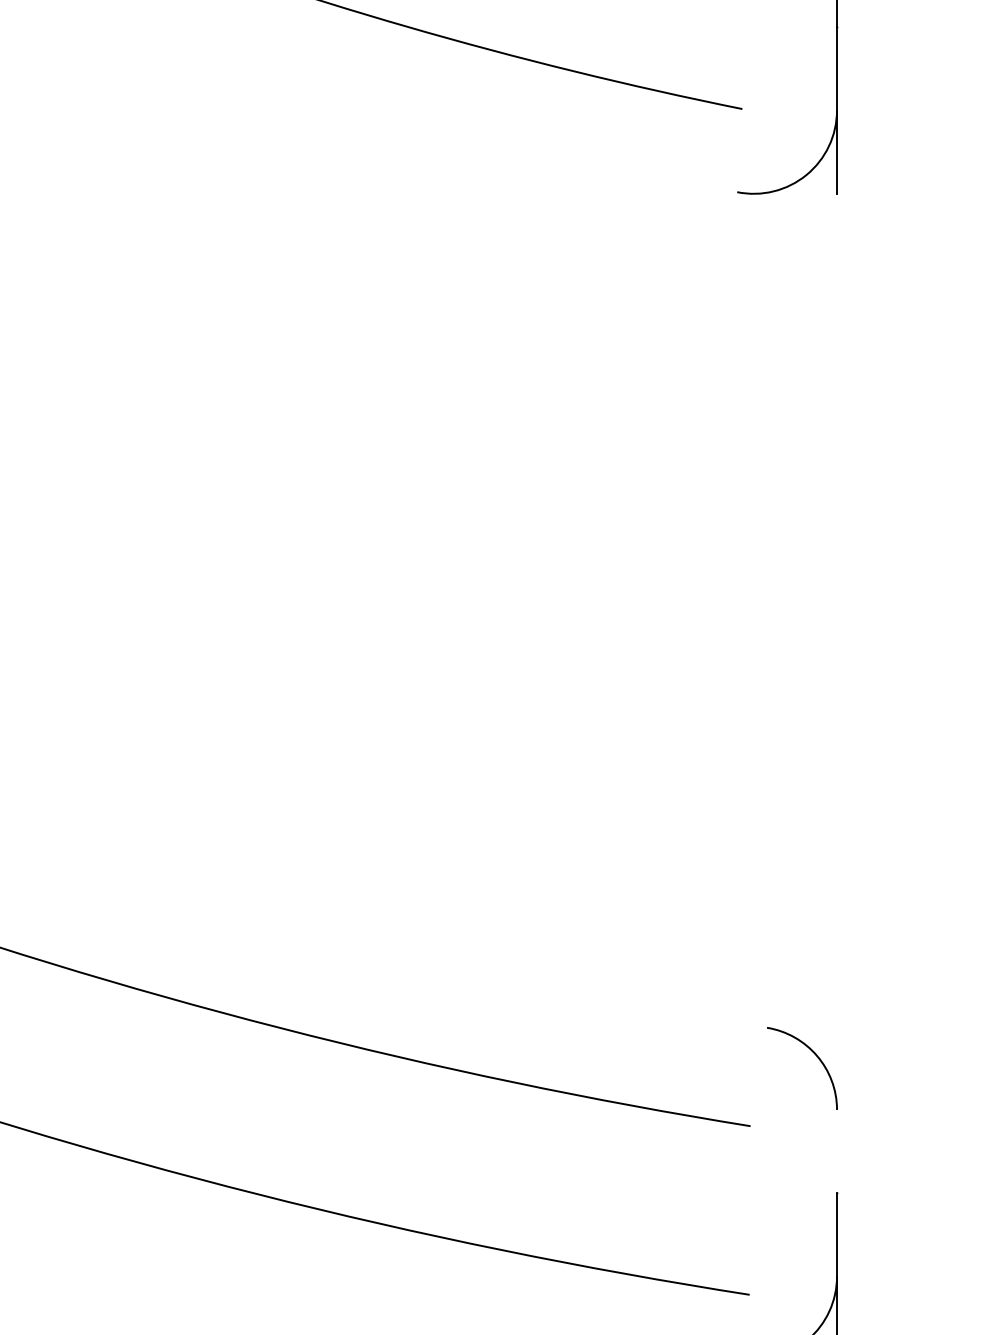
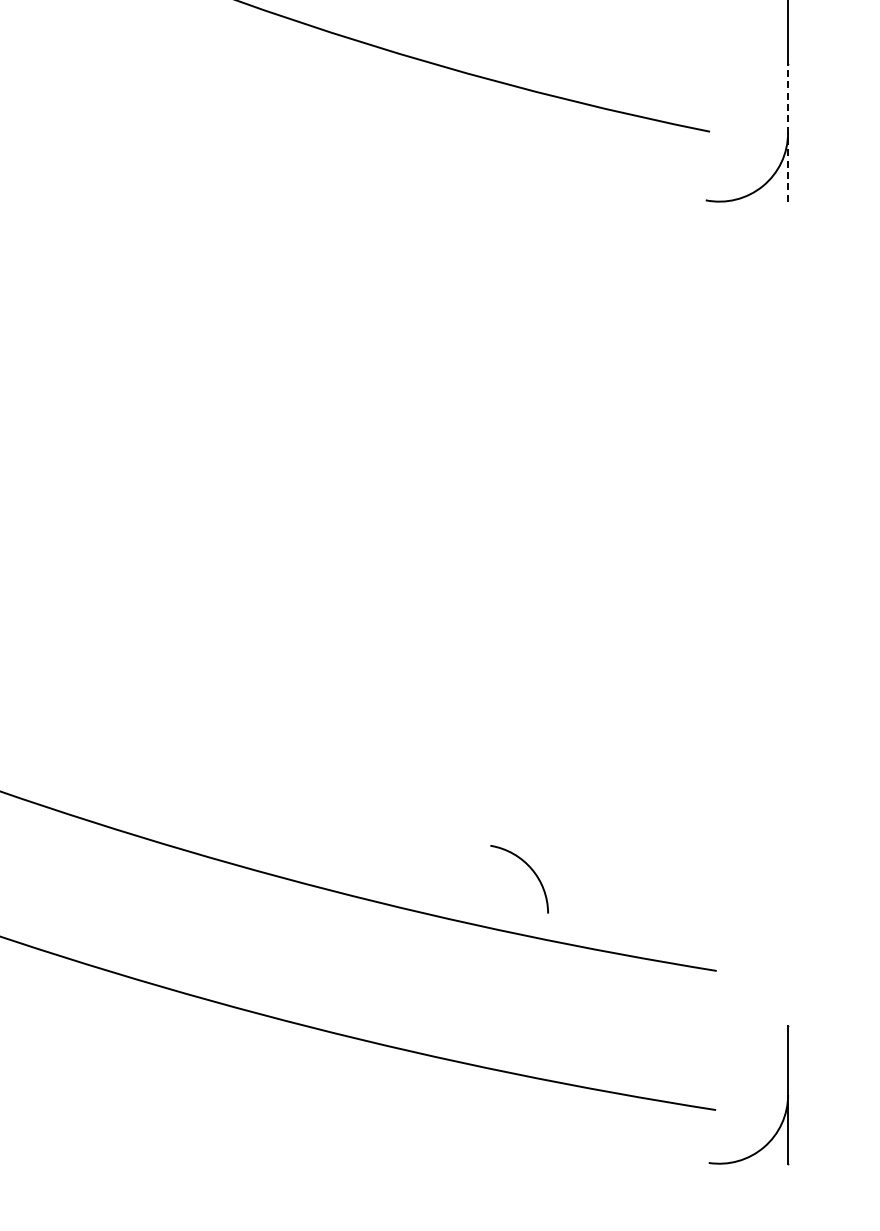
line: (837, 109) -> (788, 132), solid -> dashed
curve: (814, 1055) -> (529, 868), moved

